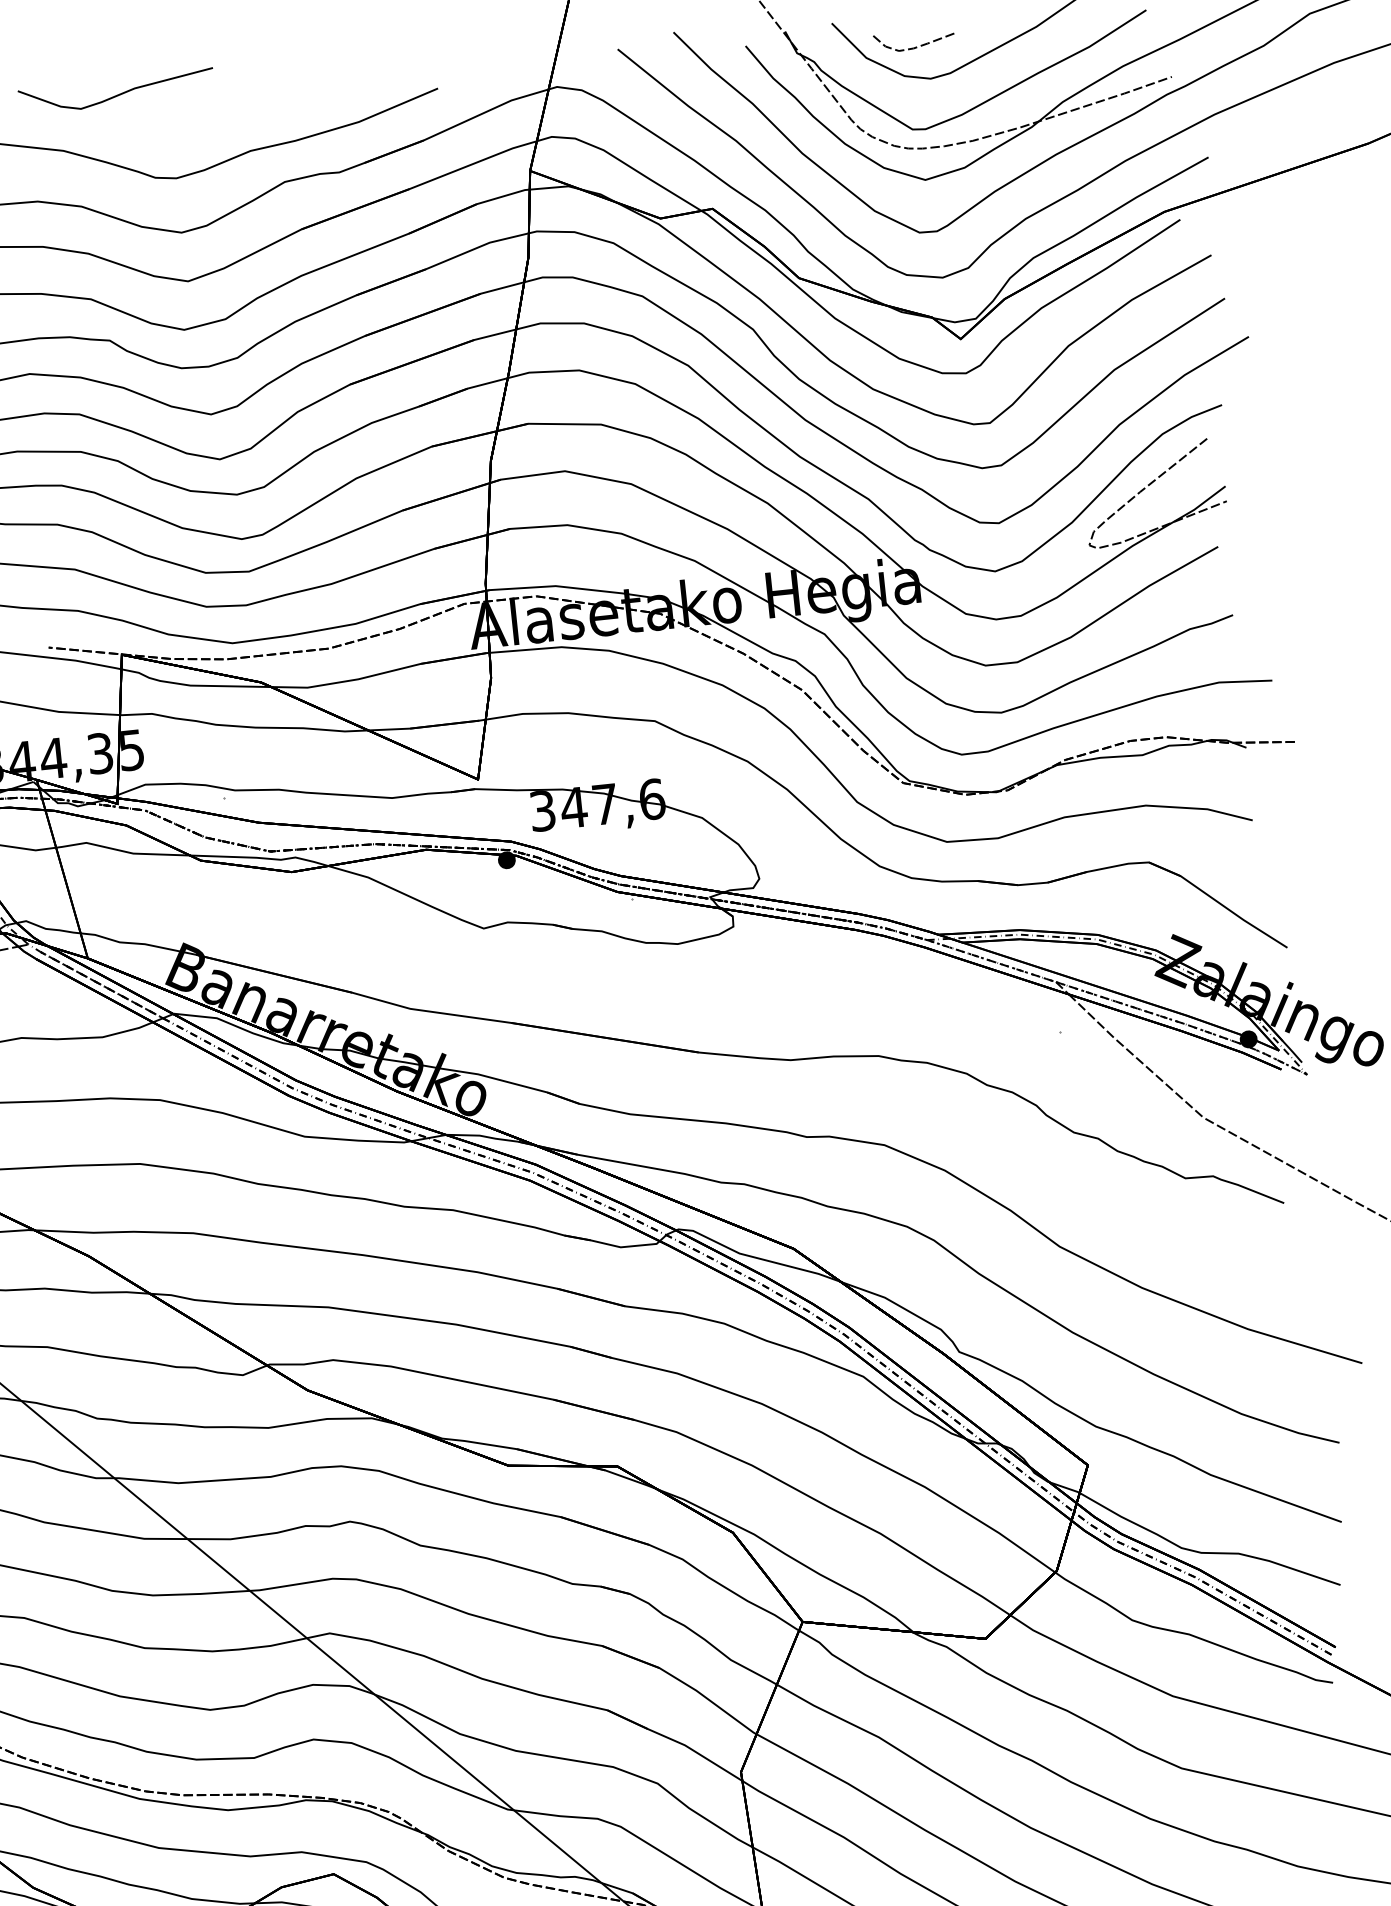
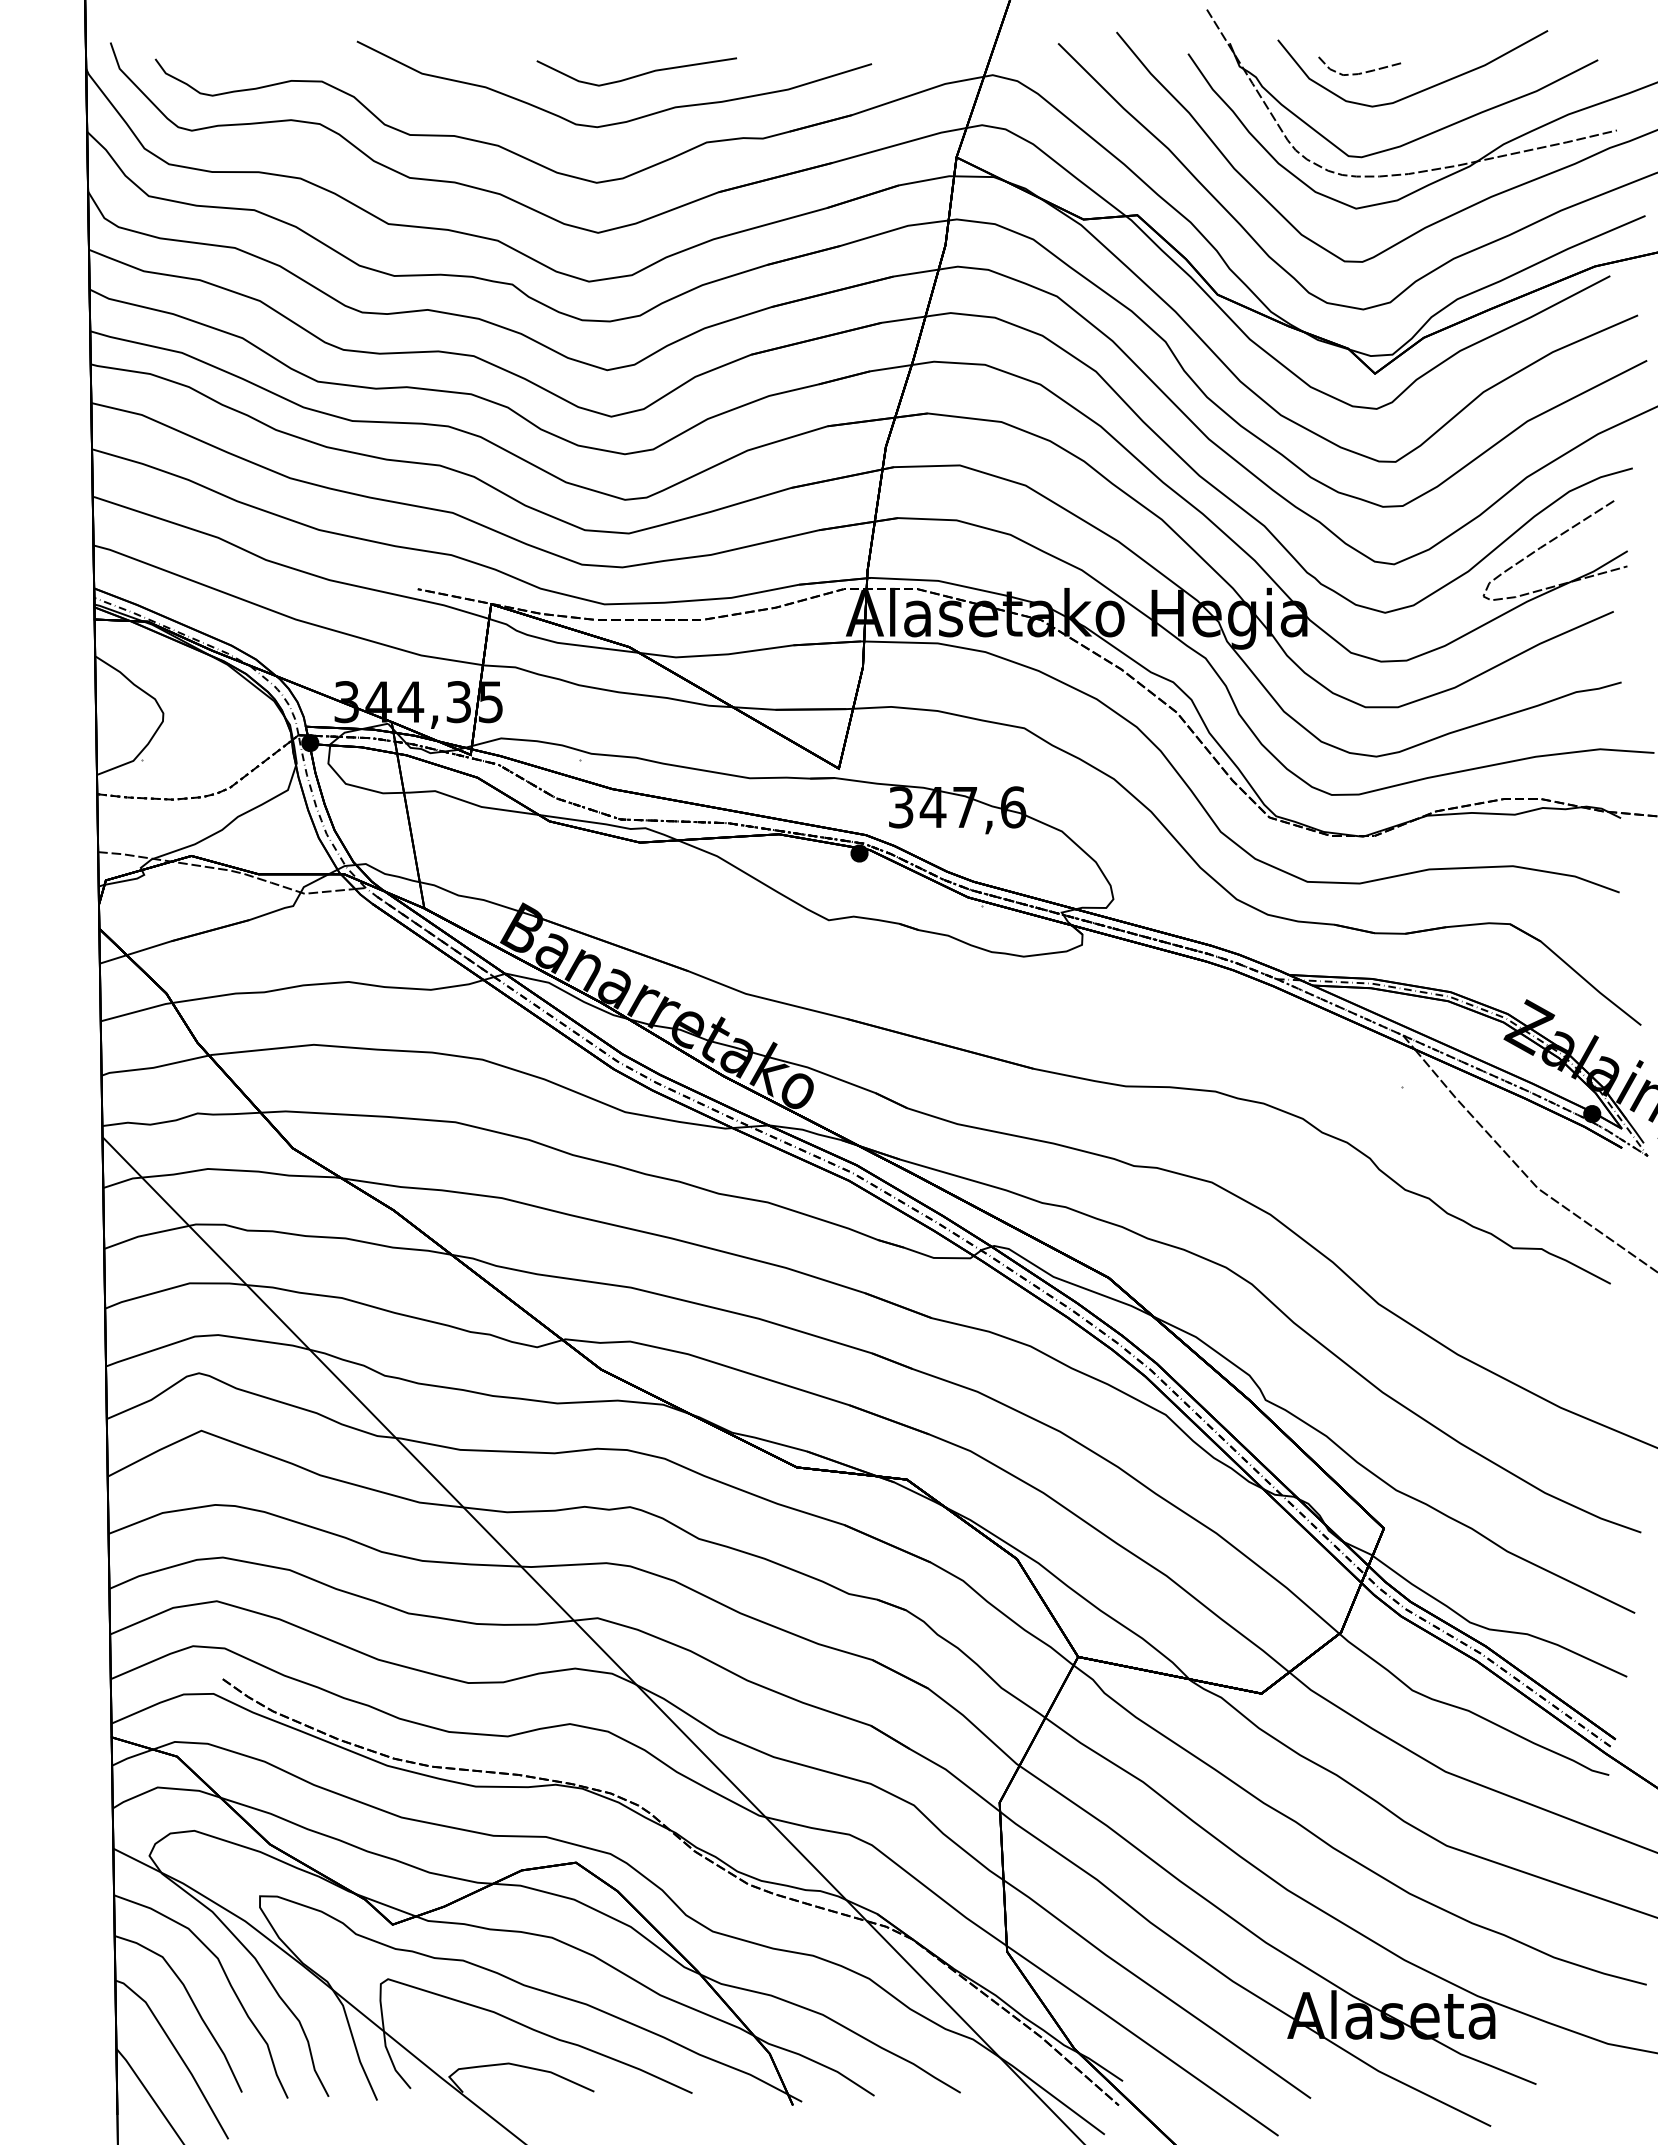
curve: (118, 93) -> (638, 74), moved

